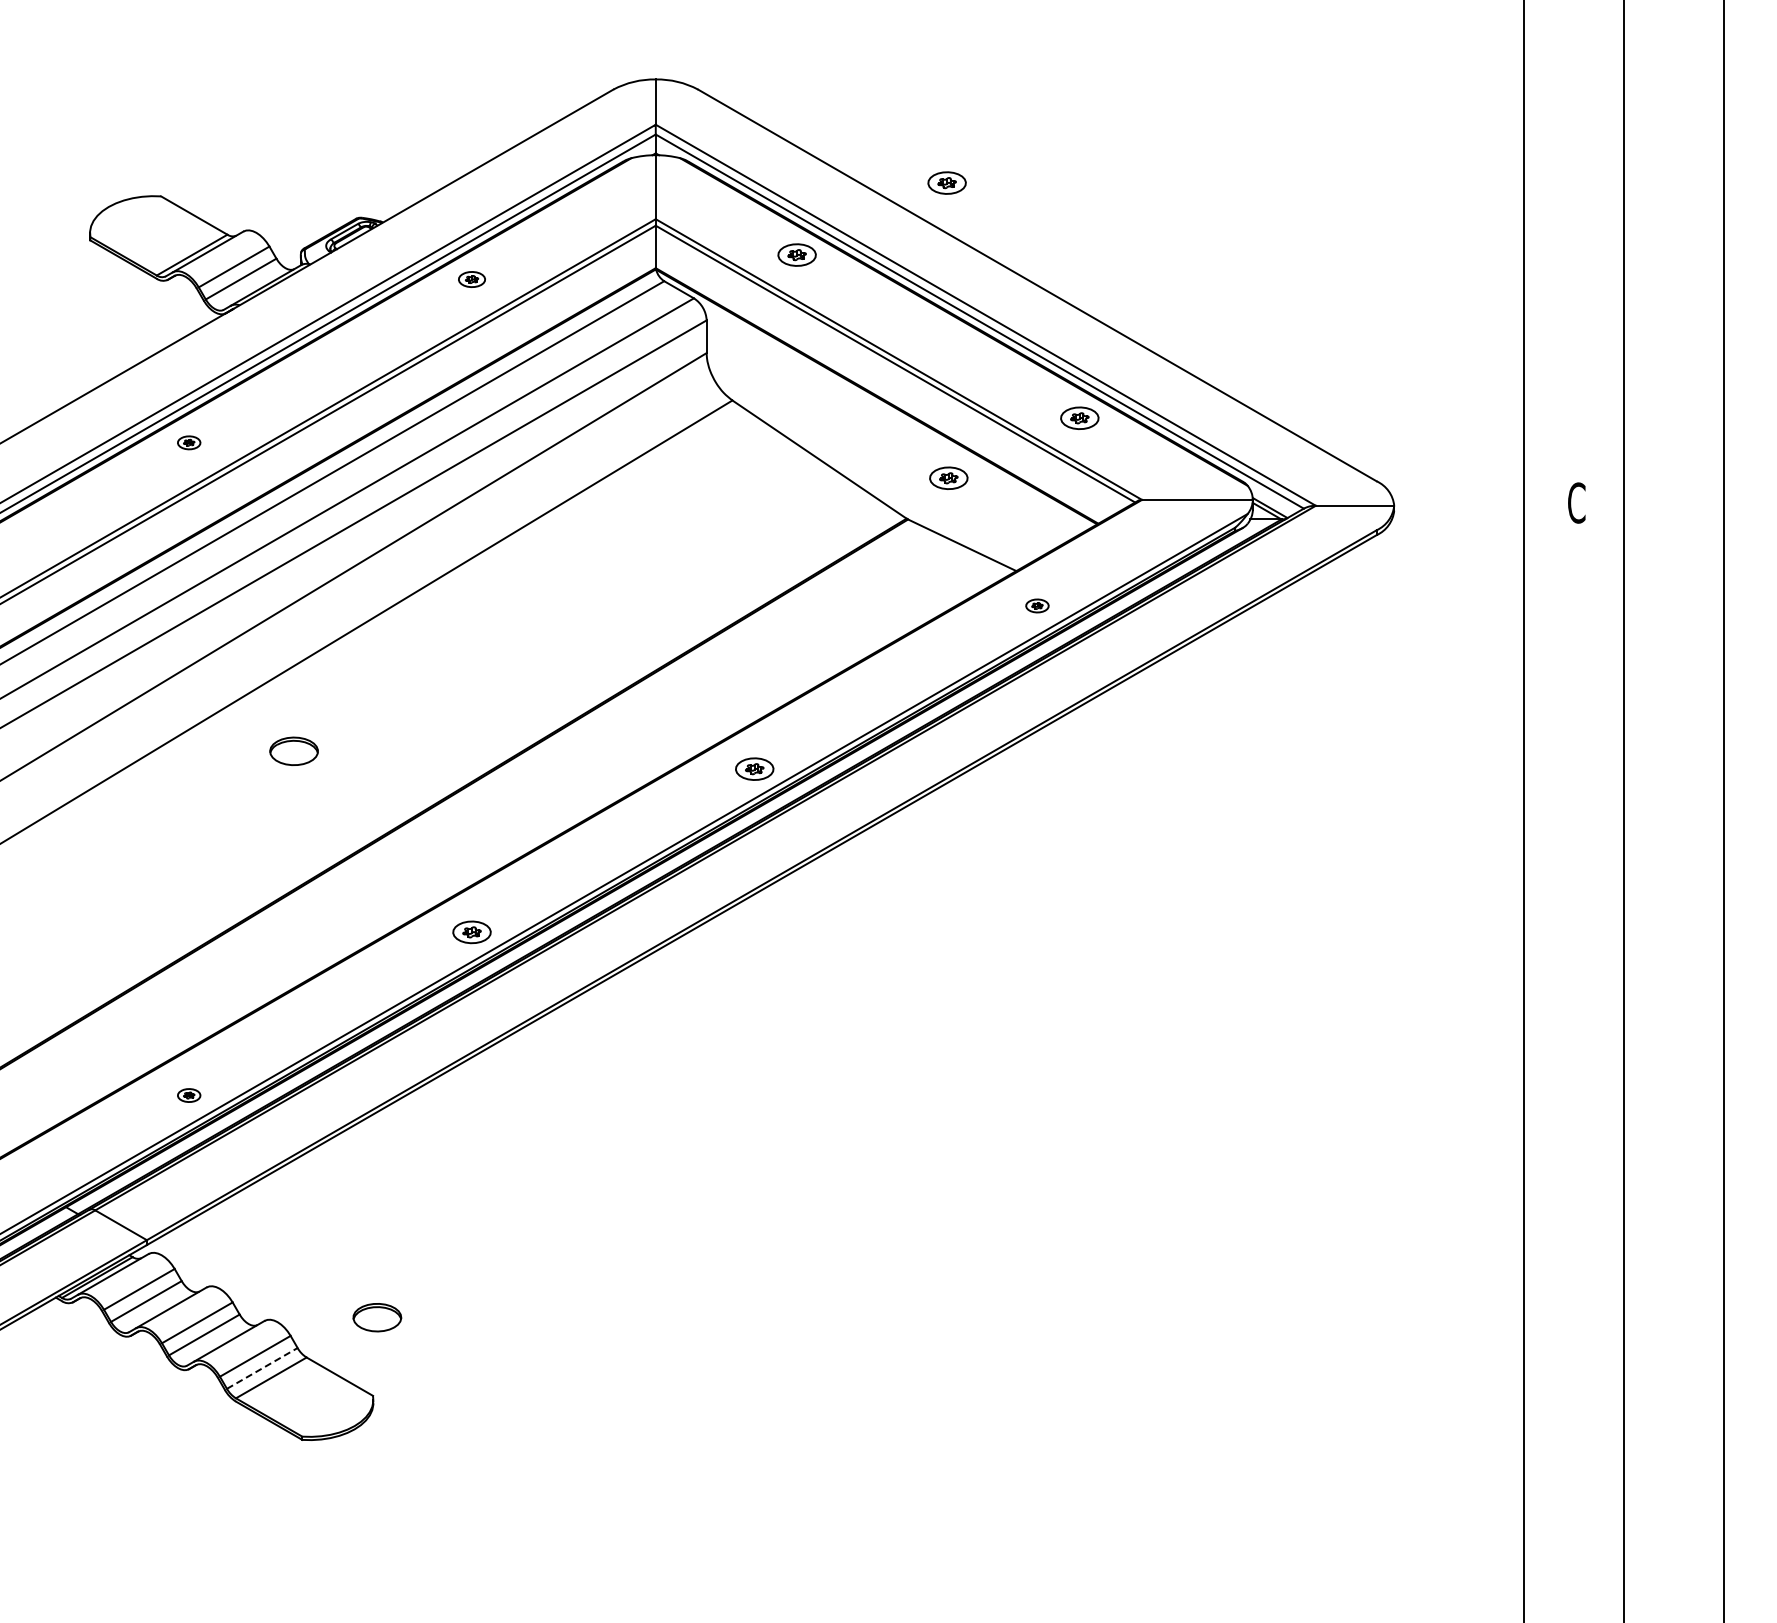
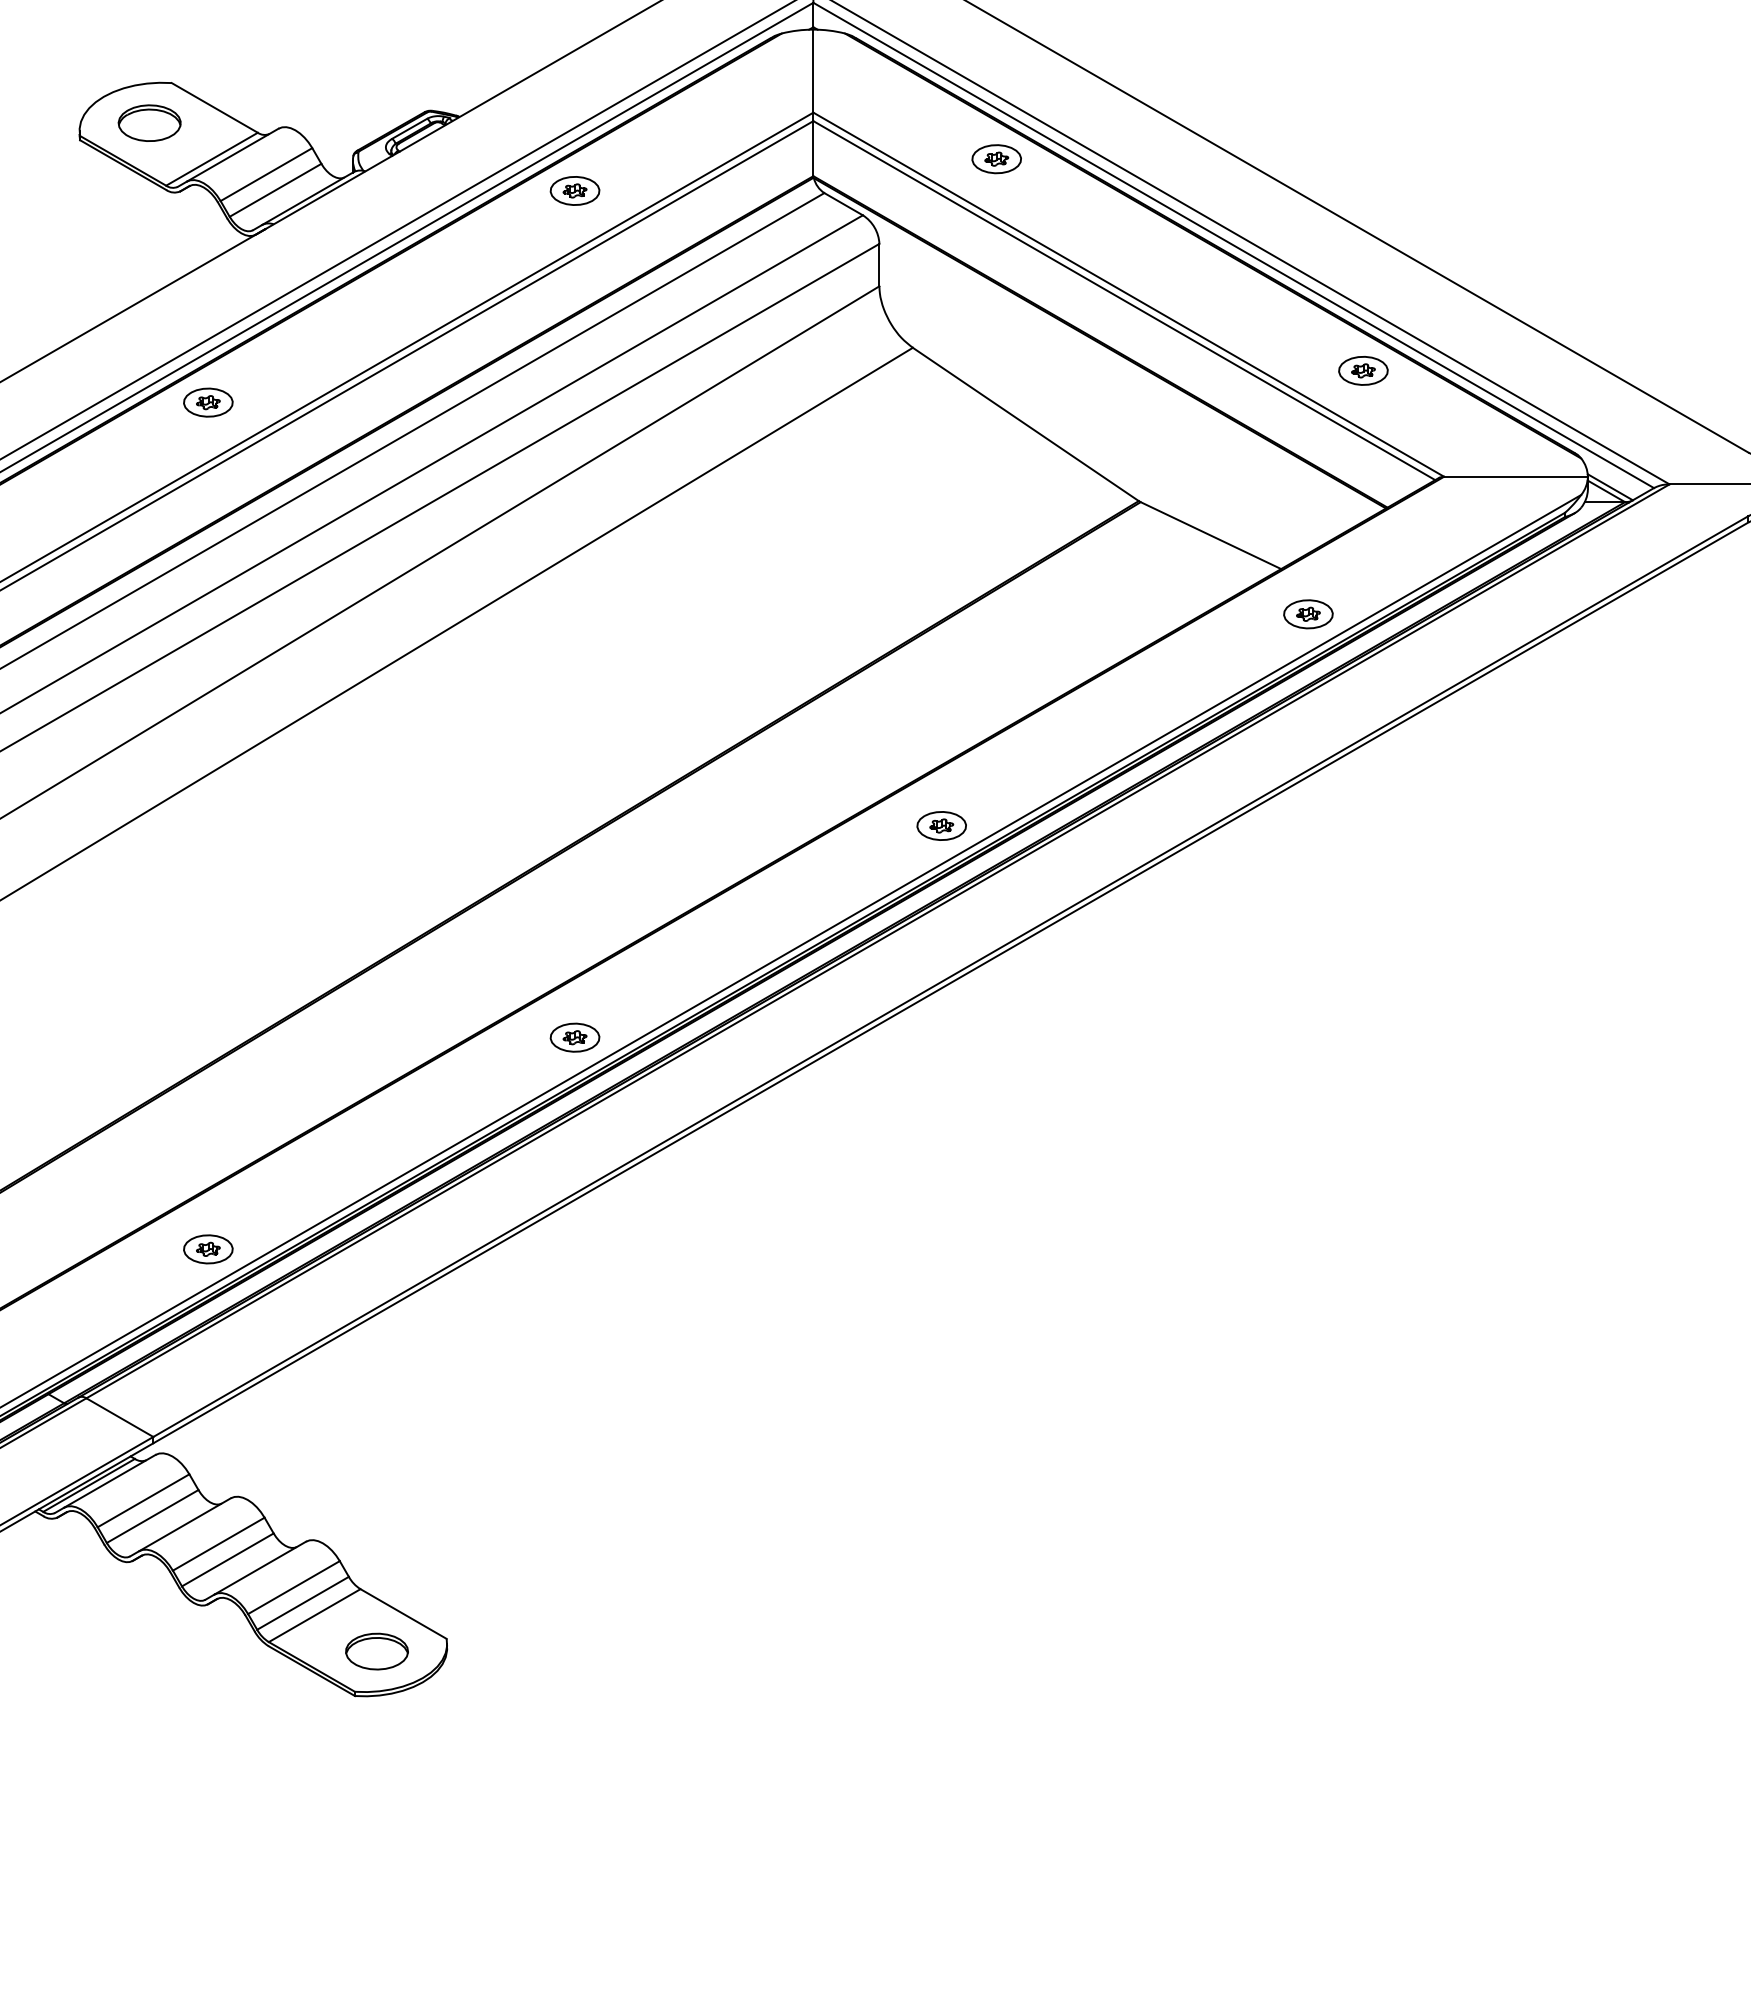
part: (946, 182) -> (1190, 65), removed
part: (471, 279) -> (574, 190), size x1.43
part: (188, 442) -> (207, 402), size x1.67
part: (948, 477) -> (1193, 447), removed
part: (1037, 605) -> (1308, 613), size x1.67
part: (293, 750) -> (148, 122), moved
part: (188, 1095) -> (207, 1249), size x1.67
part: (377, 1317) -> (377, 1651), moved
line: (262, 1368) -> (303, 1603), dashed -> solid

